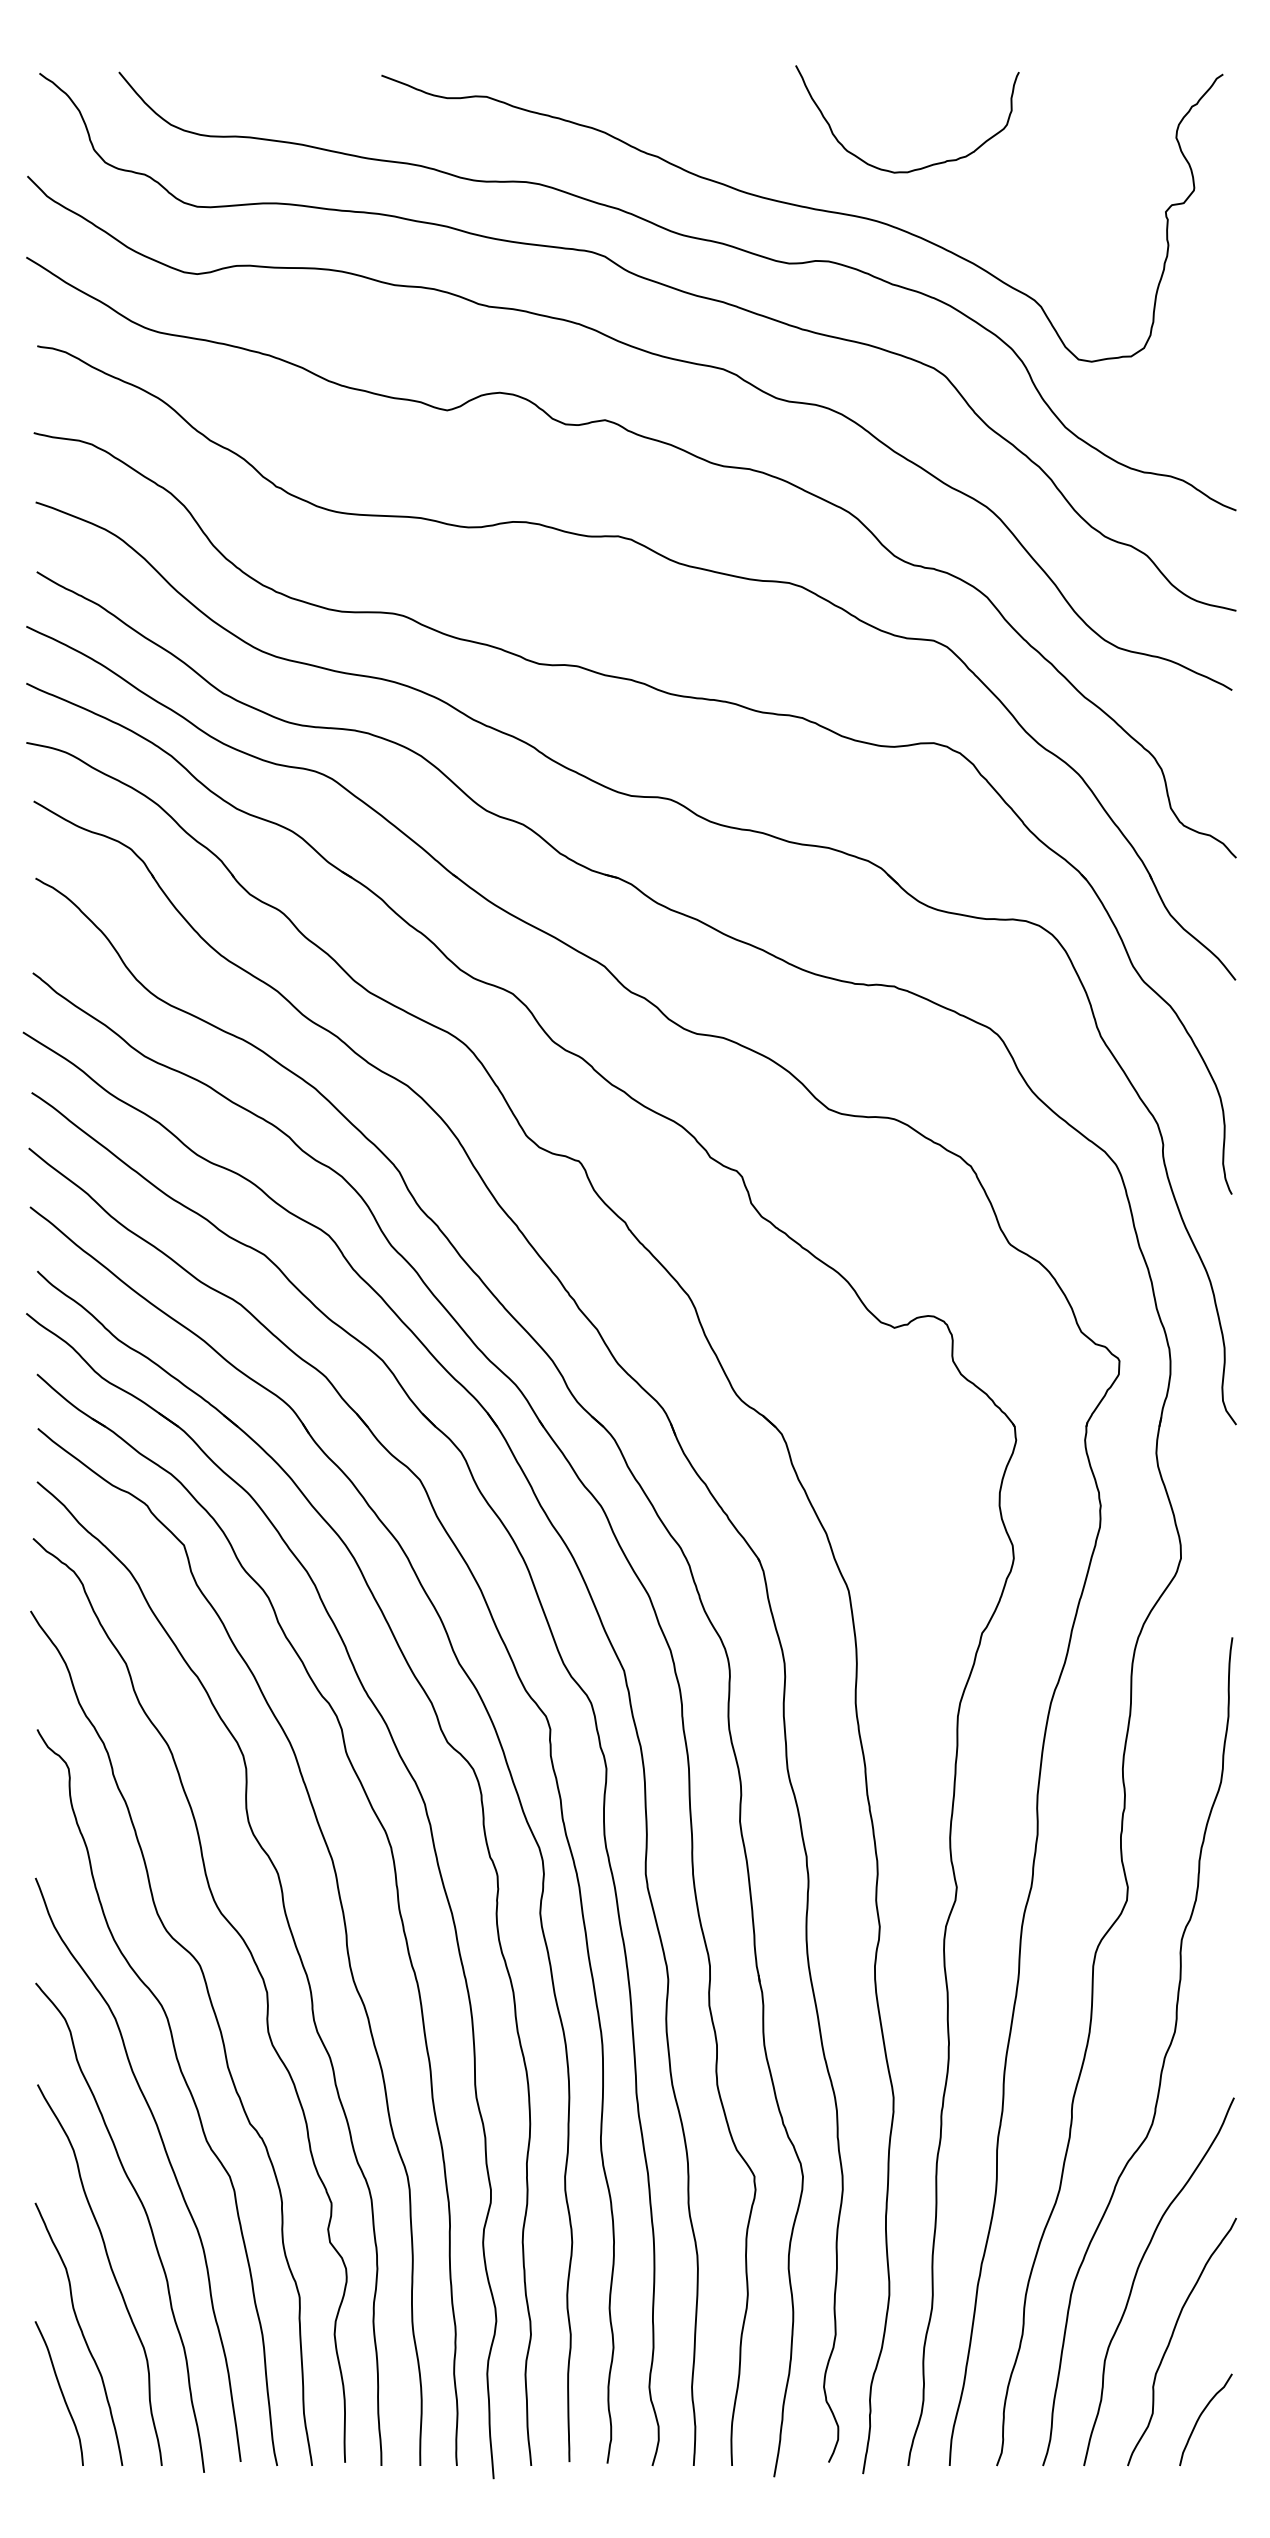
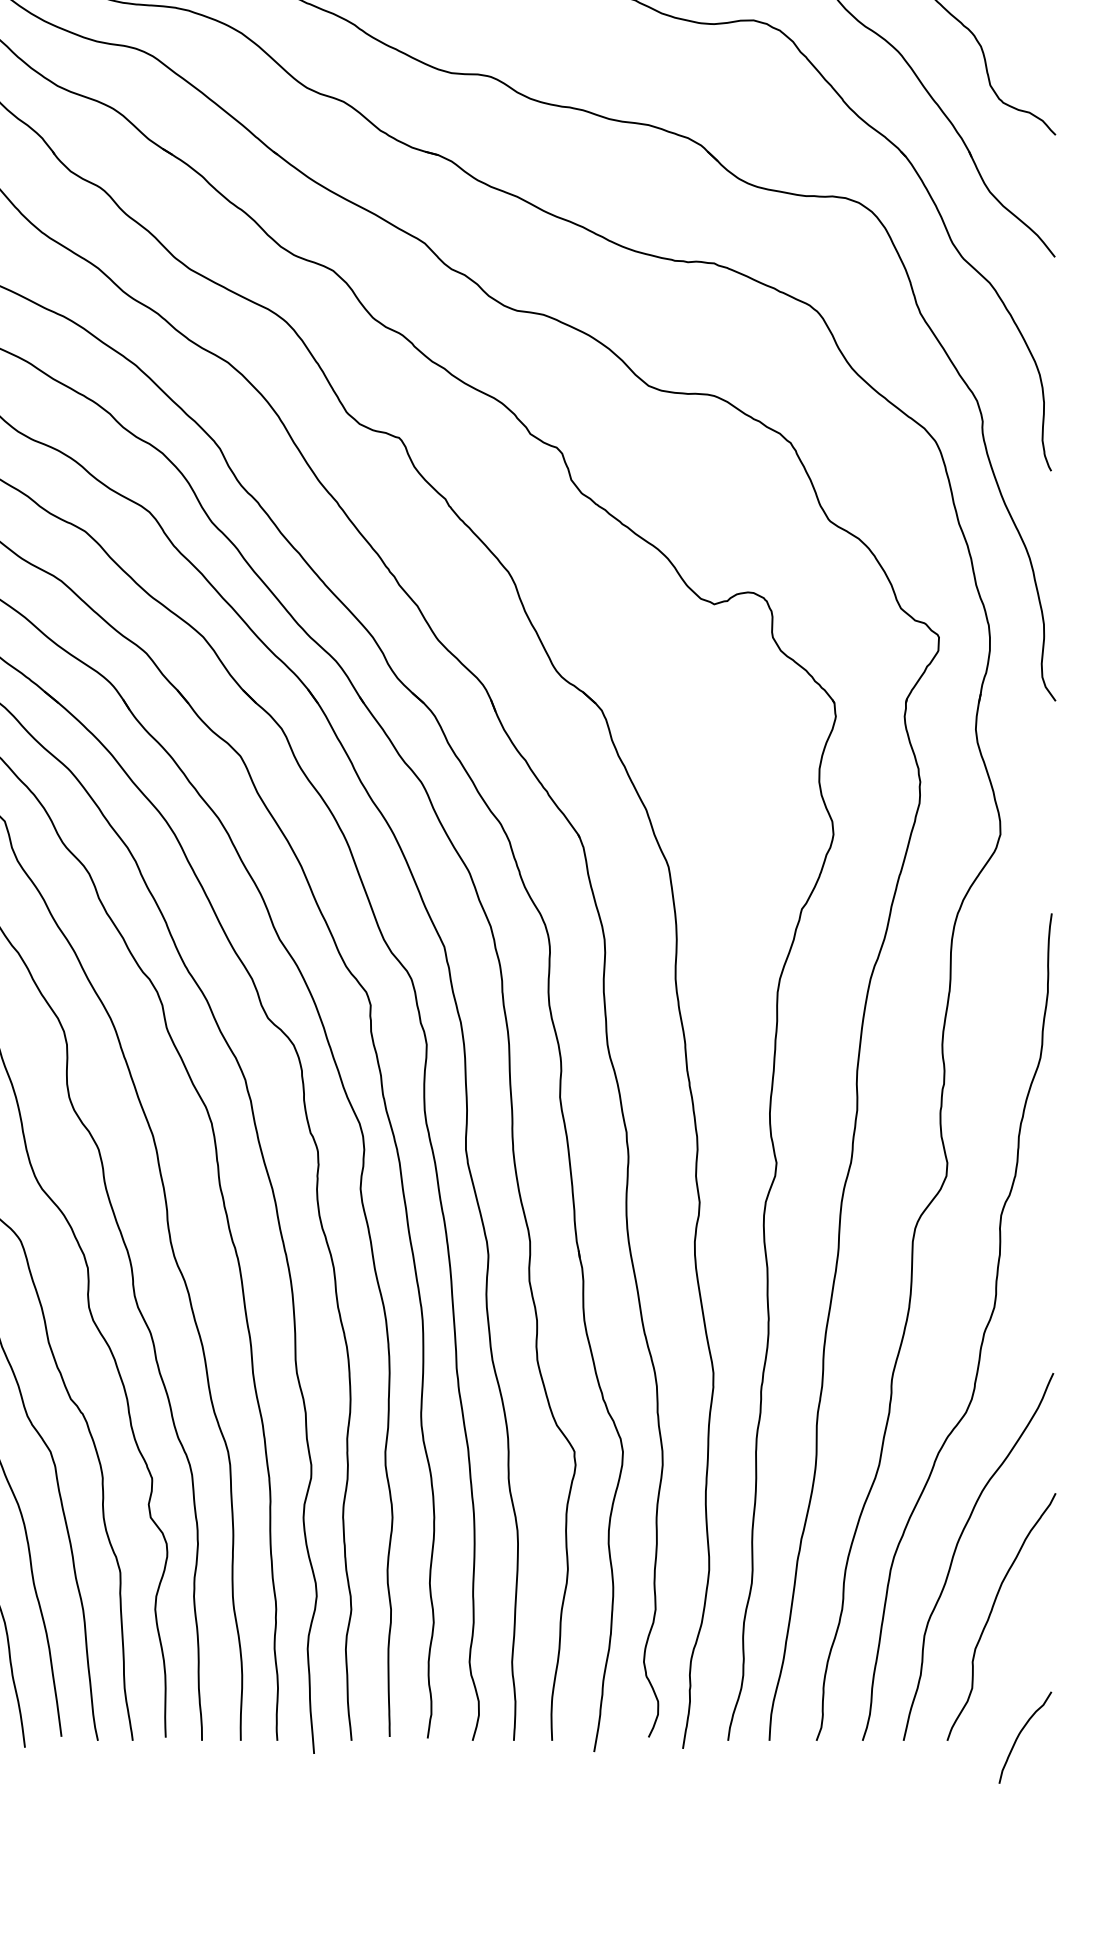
curve: (1200, 2417) -> (1019, 1735), moved

